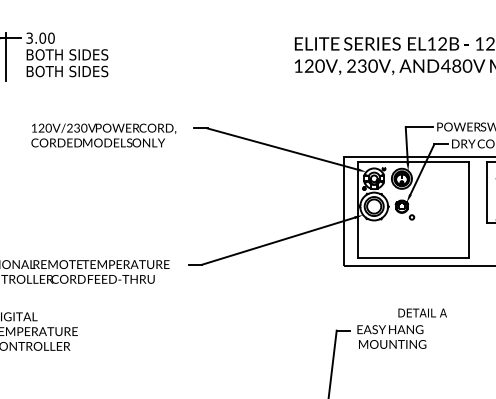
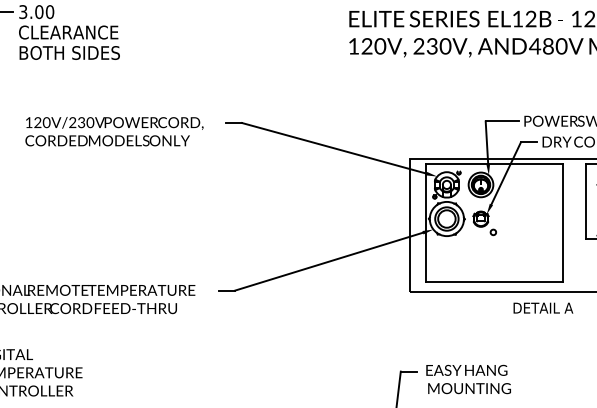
text: (67, 54) -> (69, 32), BOTH SIDES -> CLEARANCE
text: (422, 312) -> (543, 307), moved

